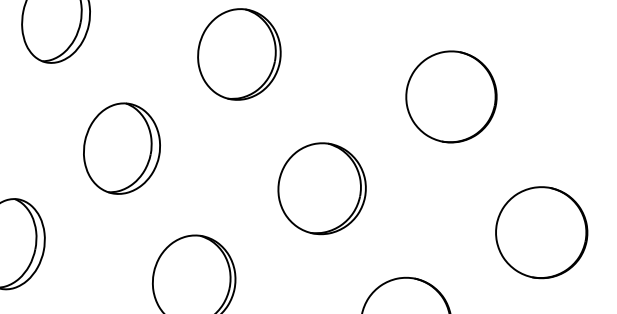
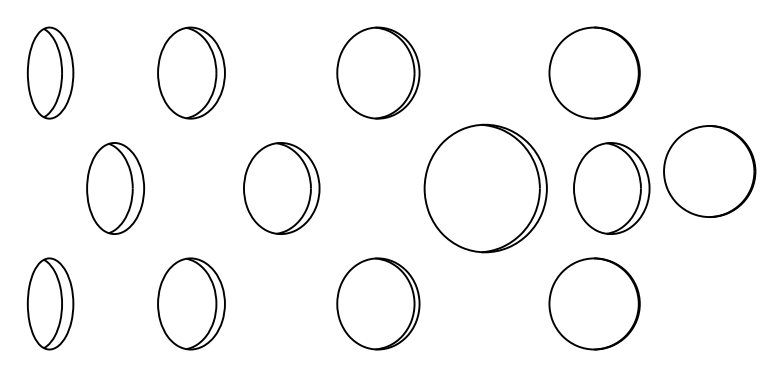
part: (321, 188) -> (485, 188), size x1.4
part: (445, 213) -> (611, 188), added
part: (541, 232) -> (709, 171), moved

